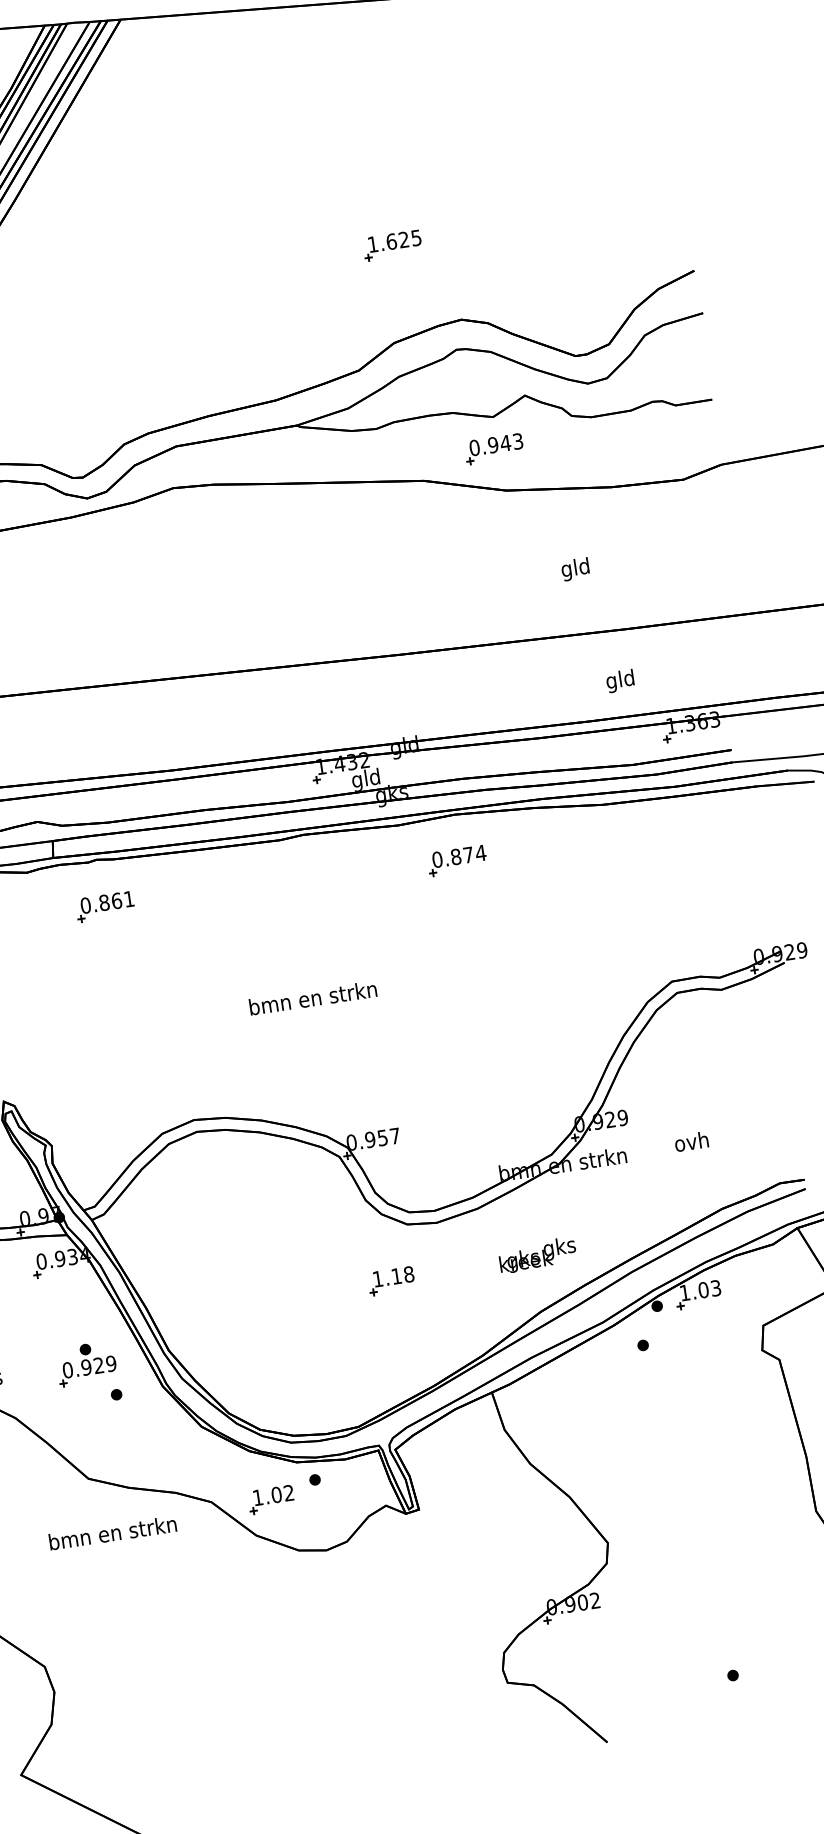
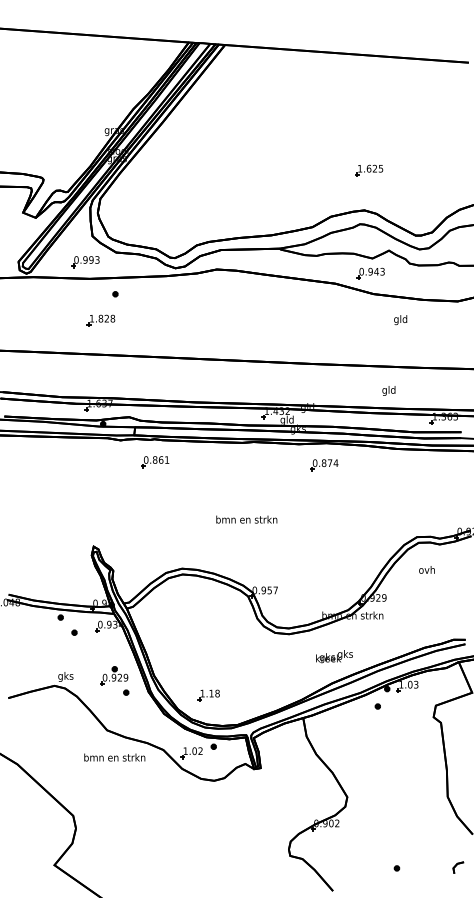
part: (393, 245) -> (369, 170), moved
text: (575, 570) -> (400, 320), moved
text: (619, 680) -> (388, 390), moved
text: (690, 1140) -> (426, 569), moved
part: (390, 1281) -> (208, 695), moved

